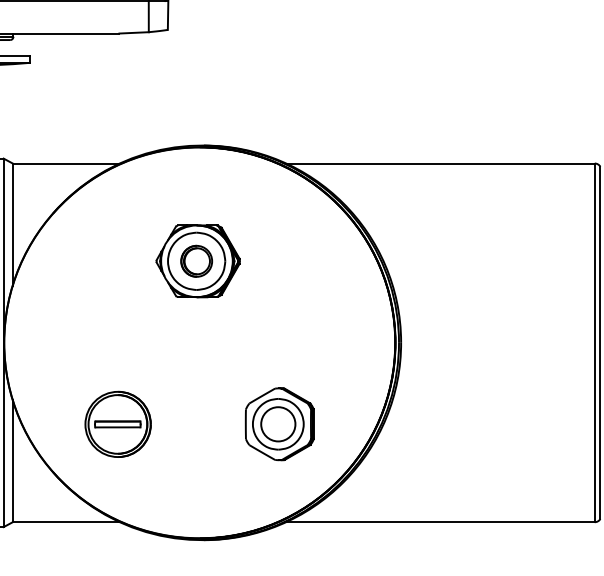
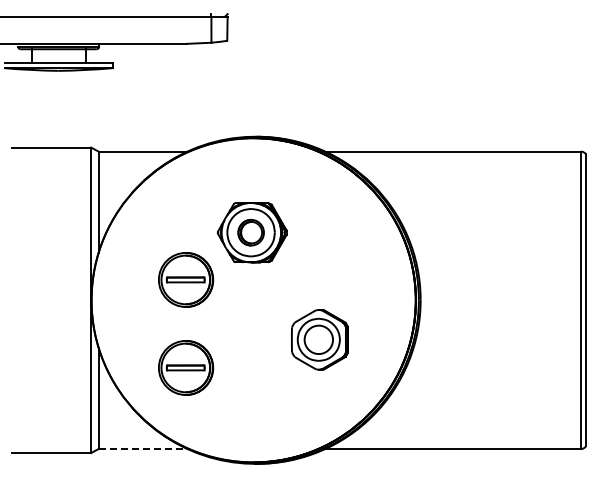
part: (118, 317) -> (186, 279), added
part: (279, 423) -> (319, 339), moved
line: (66, 522) -> (143, 449), solid -> dashed

